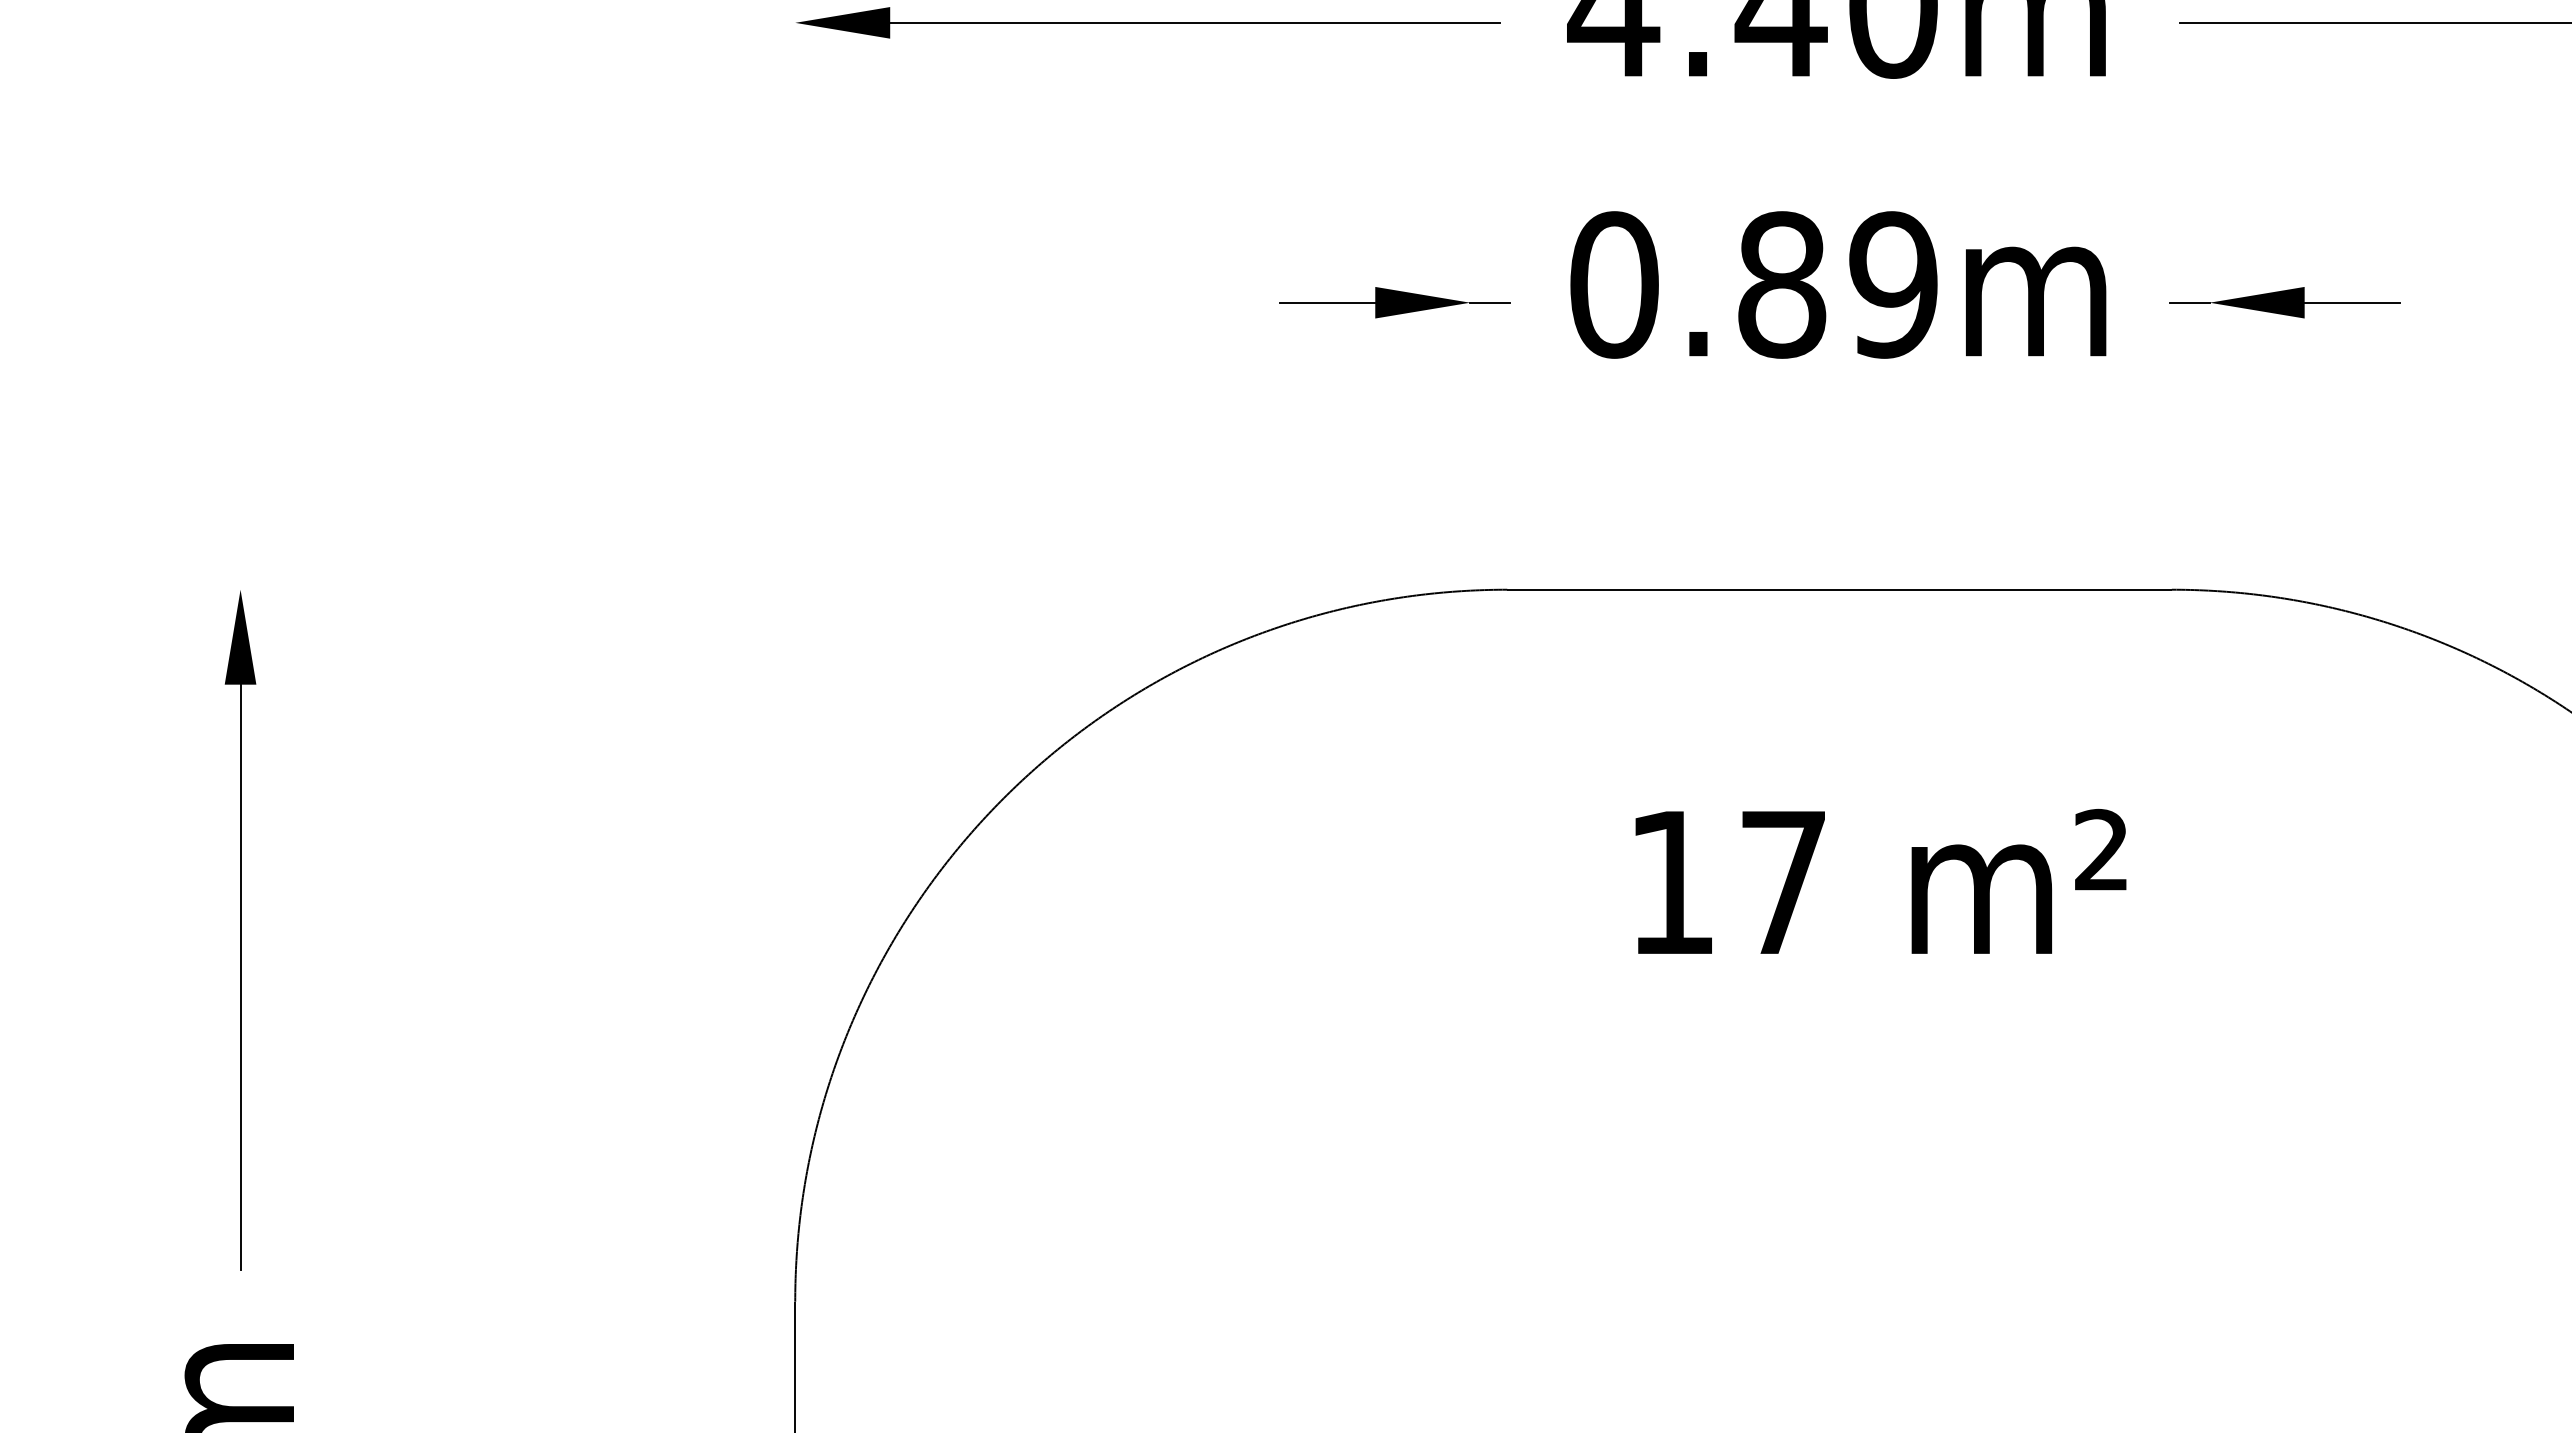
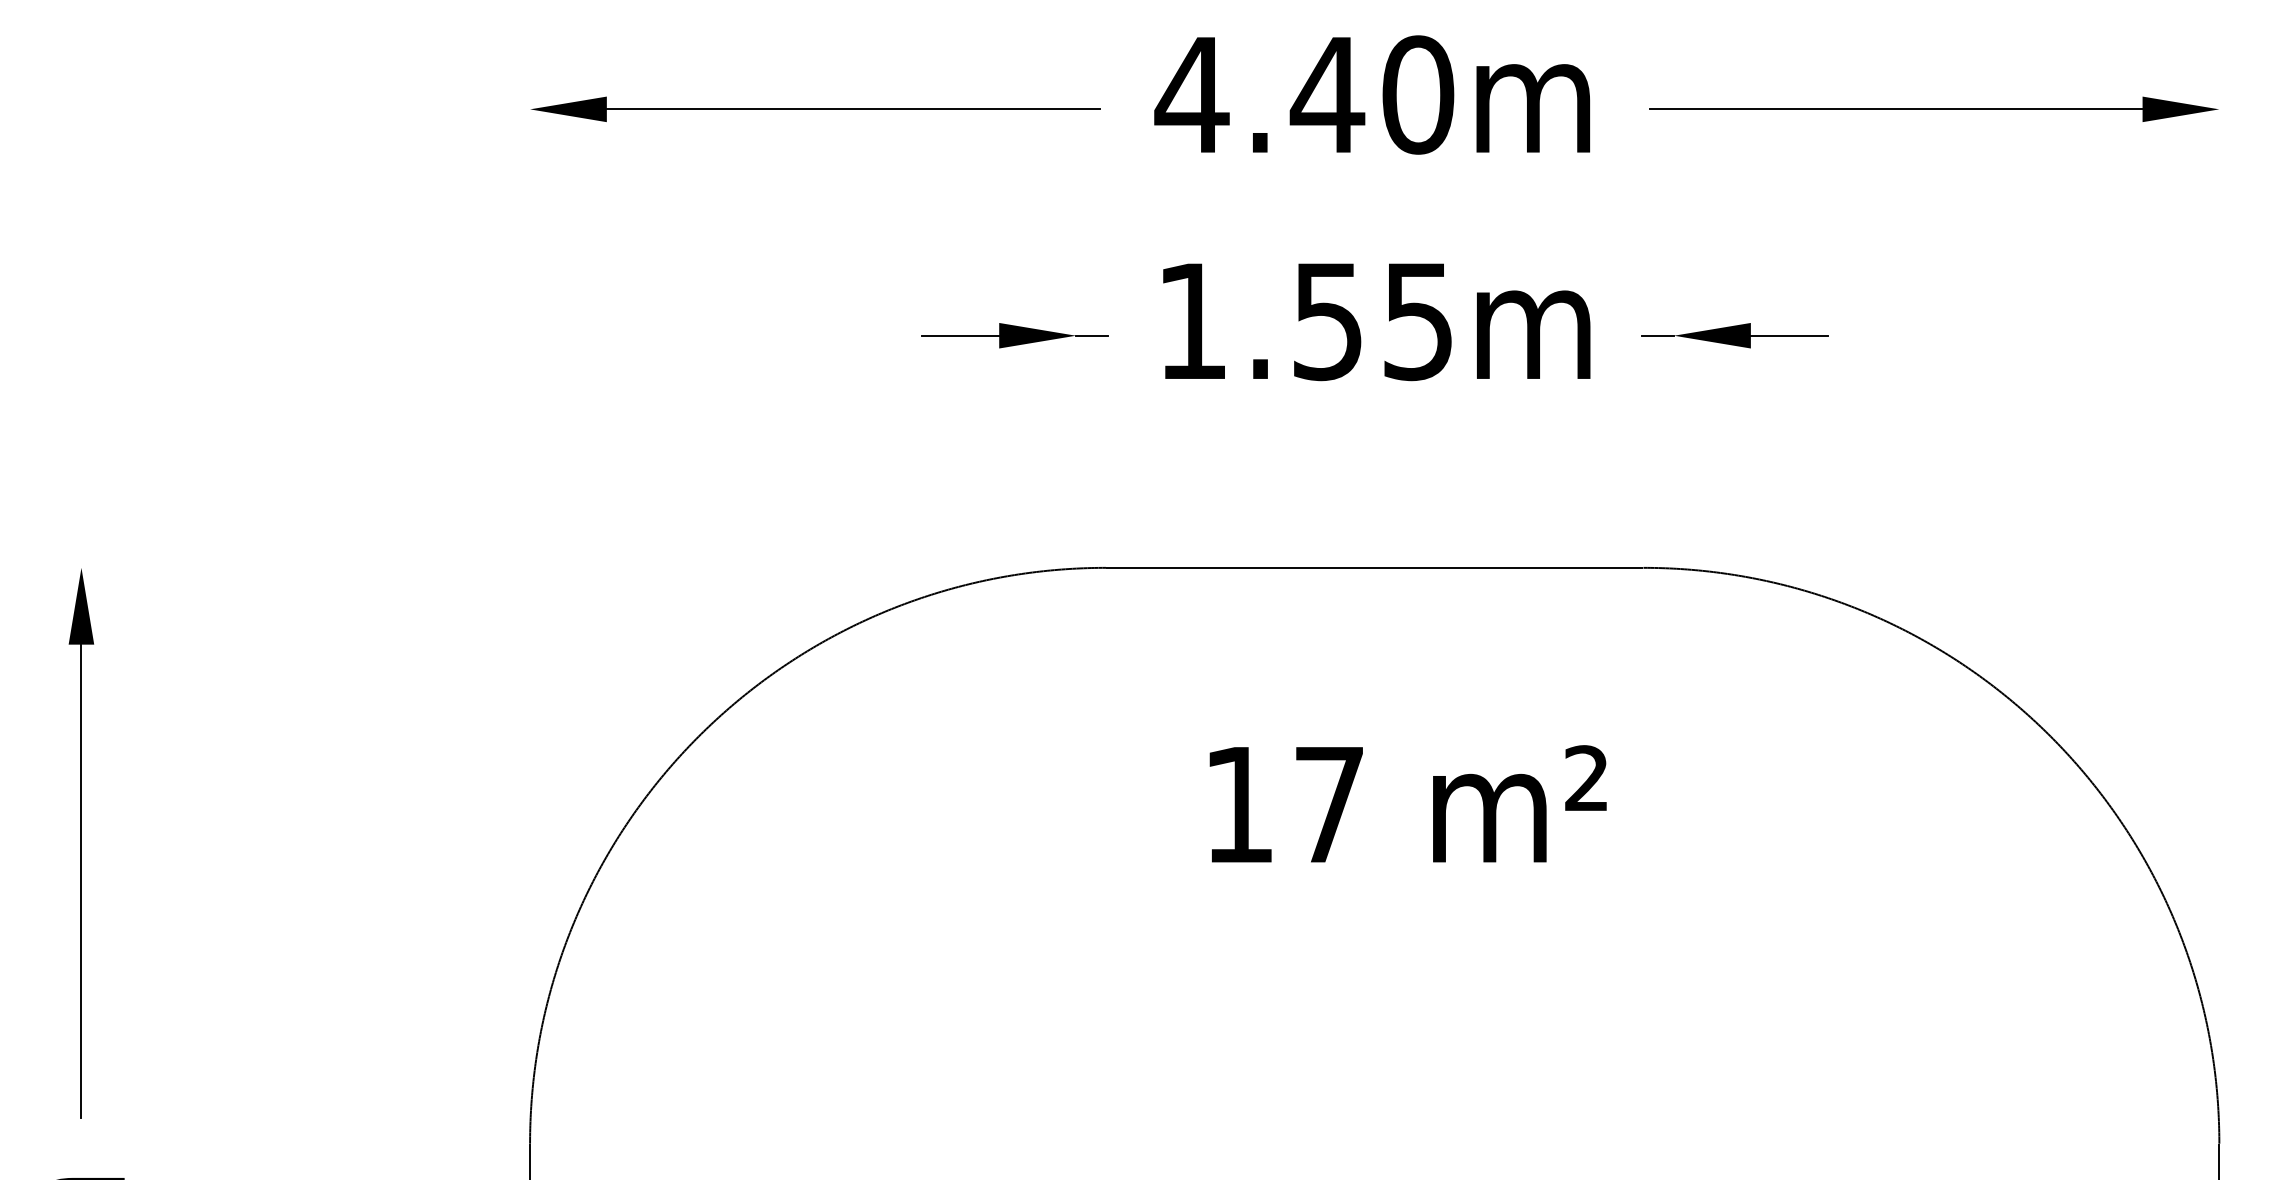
text: (1753, 285) -> (1305, 321), 0.89m -> 1.55m

